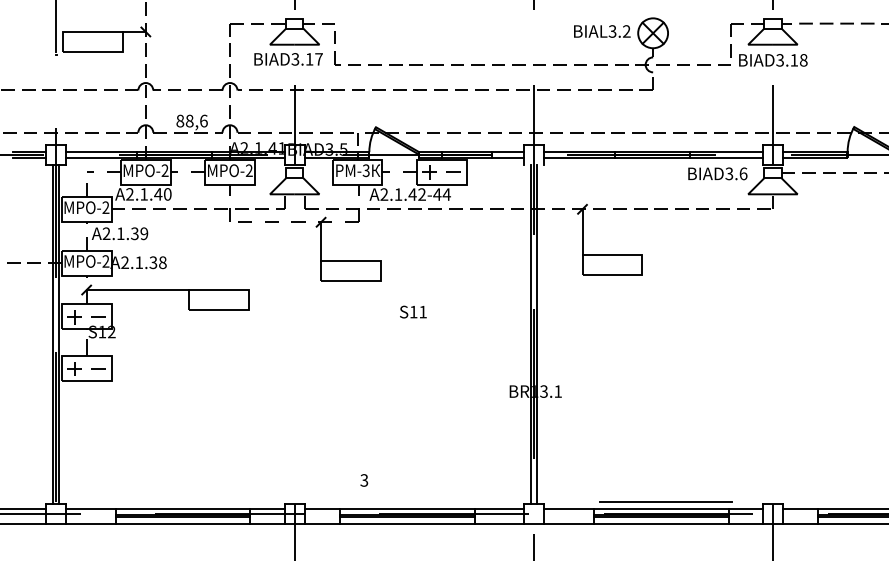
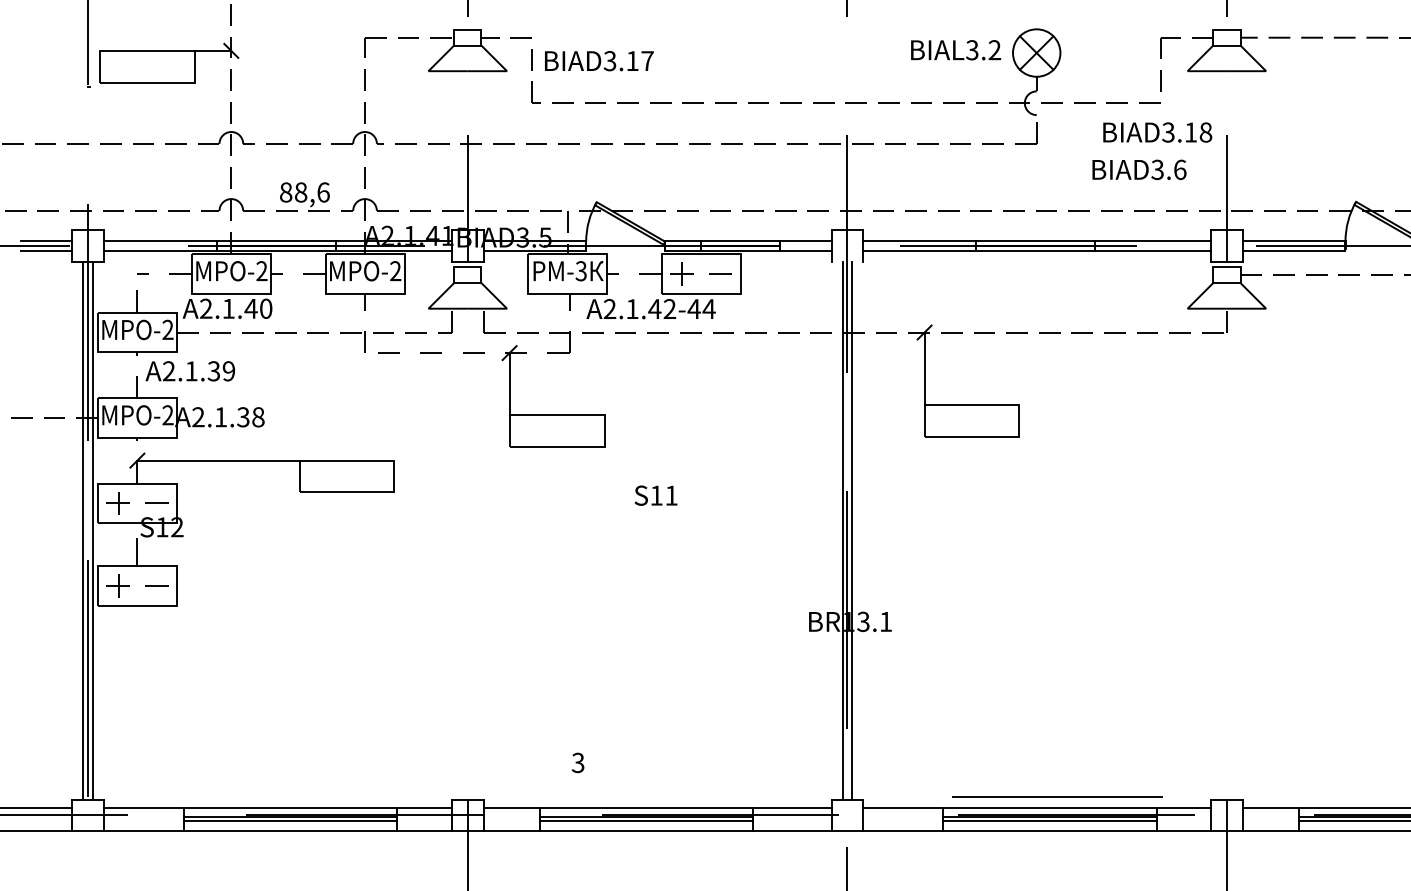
text: (288, 59) -> (599, 61), moved
text: (773, 60) -> (1157, 132), moved
text: (717, 173) -> (1138, 169), moved

